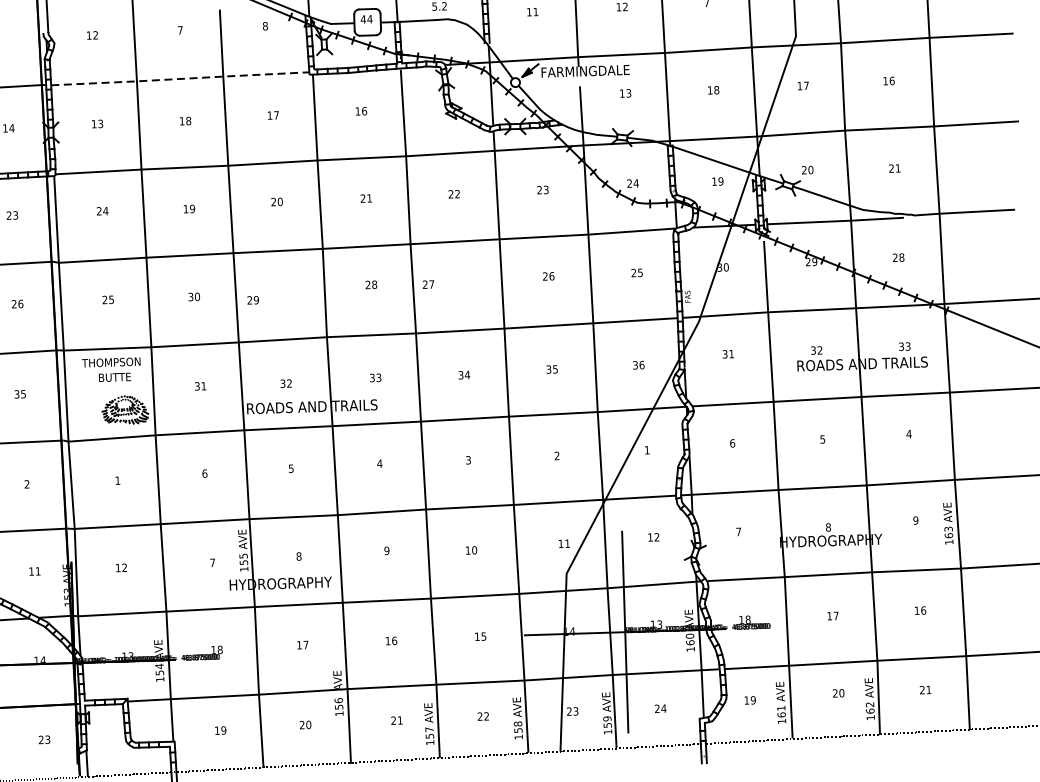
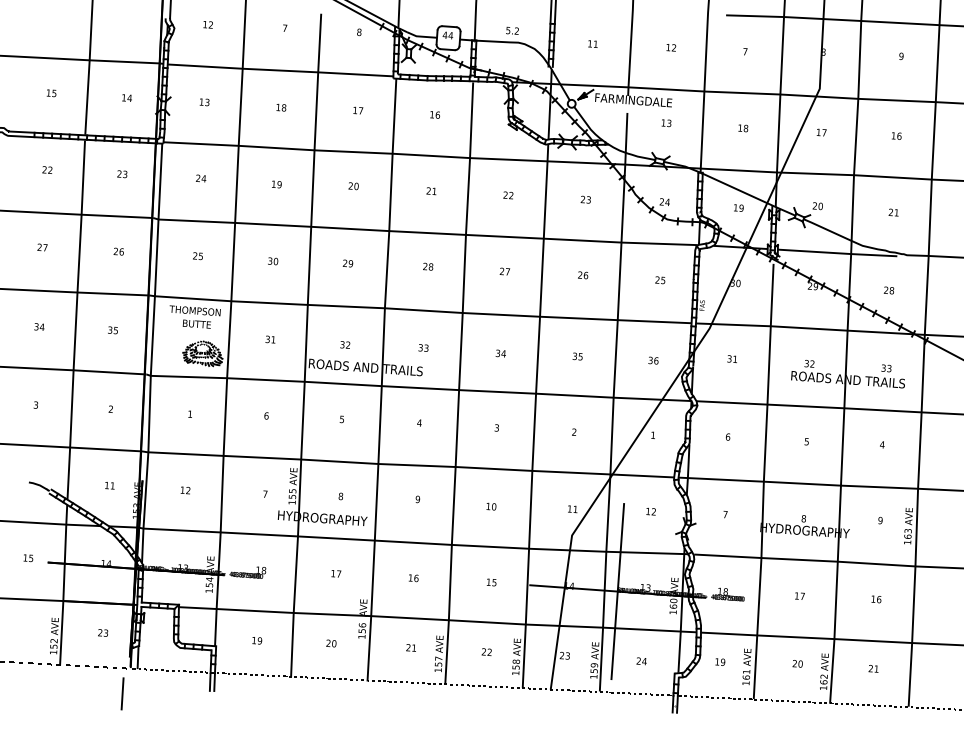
line: (180, 78) -> (280, 70), dashed -> solid
text: (427, 284) -> (504, 271), moved
text: (252, 300) -> (347, 263), moved

